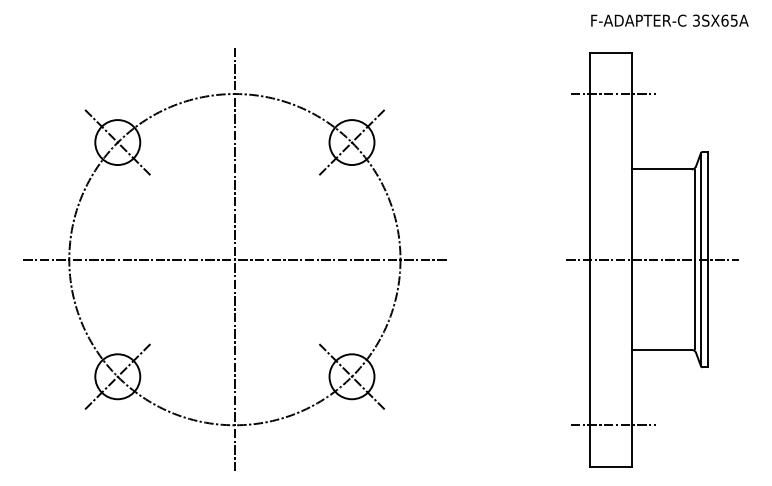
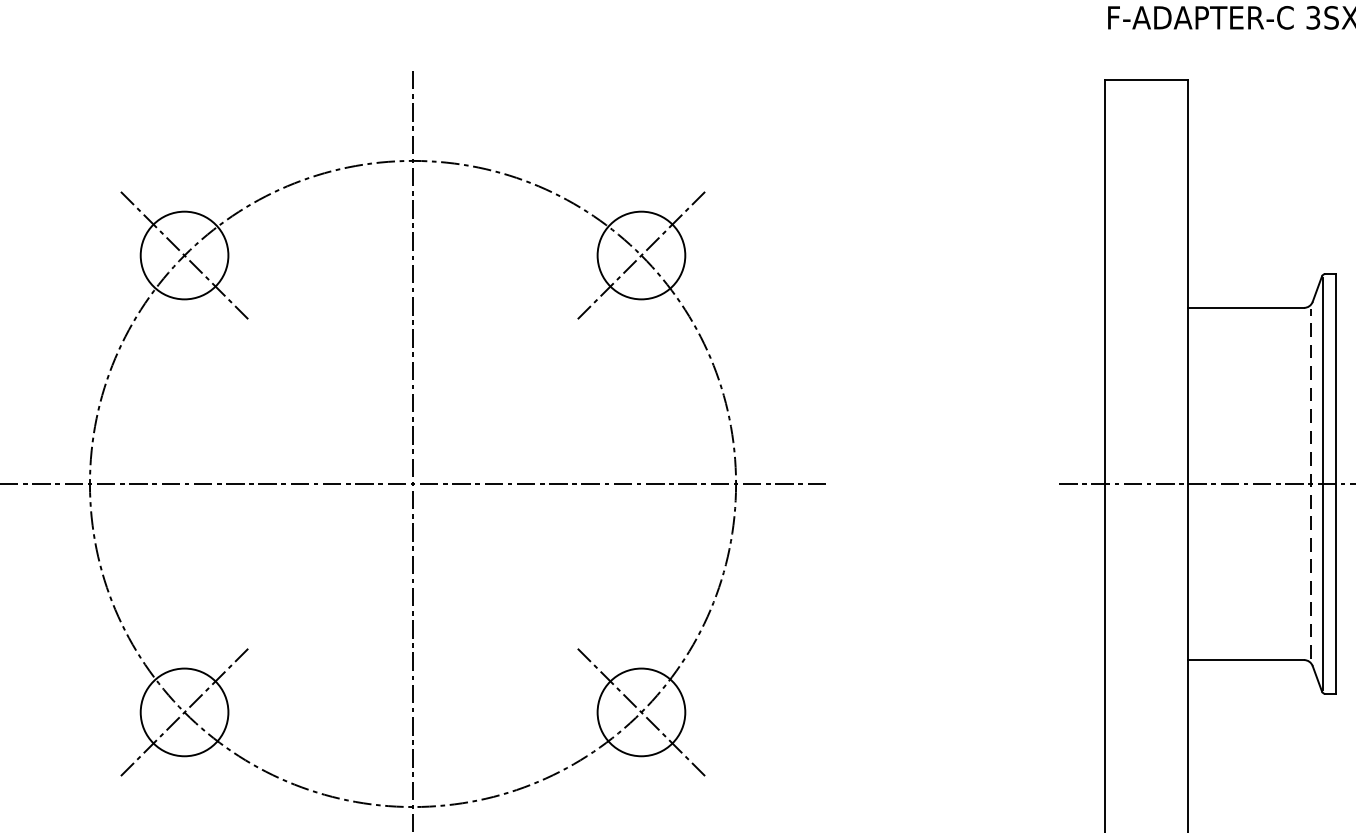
line: (613, 94) -> (1151, 161), removed
line: (694, 259) -> (1309, 483), solid -> dashed
line: (613, 425) -> (1151, 807), removed

